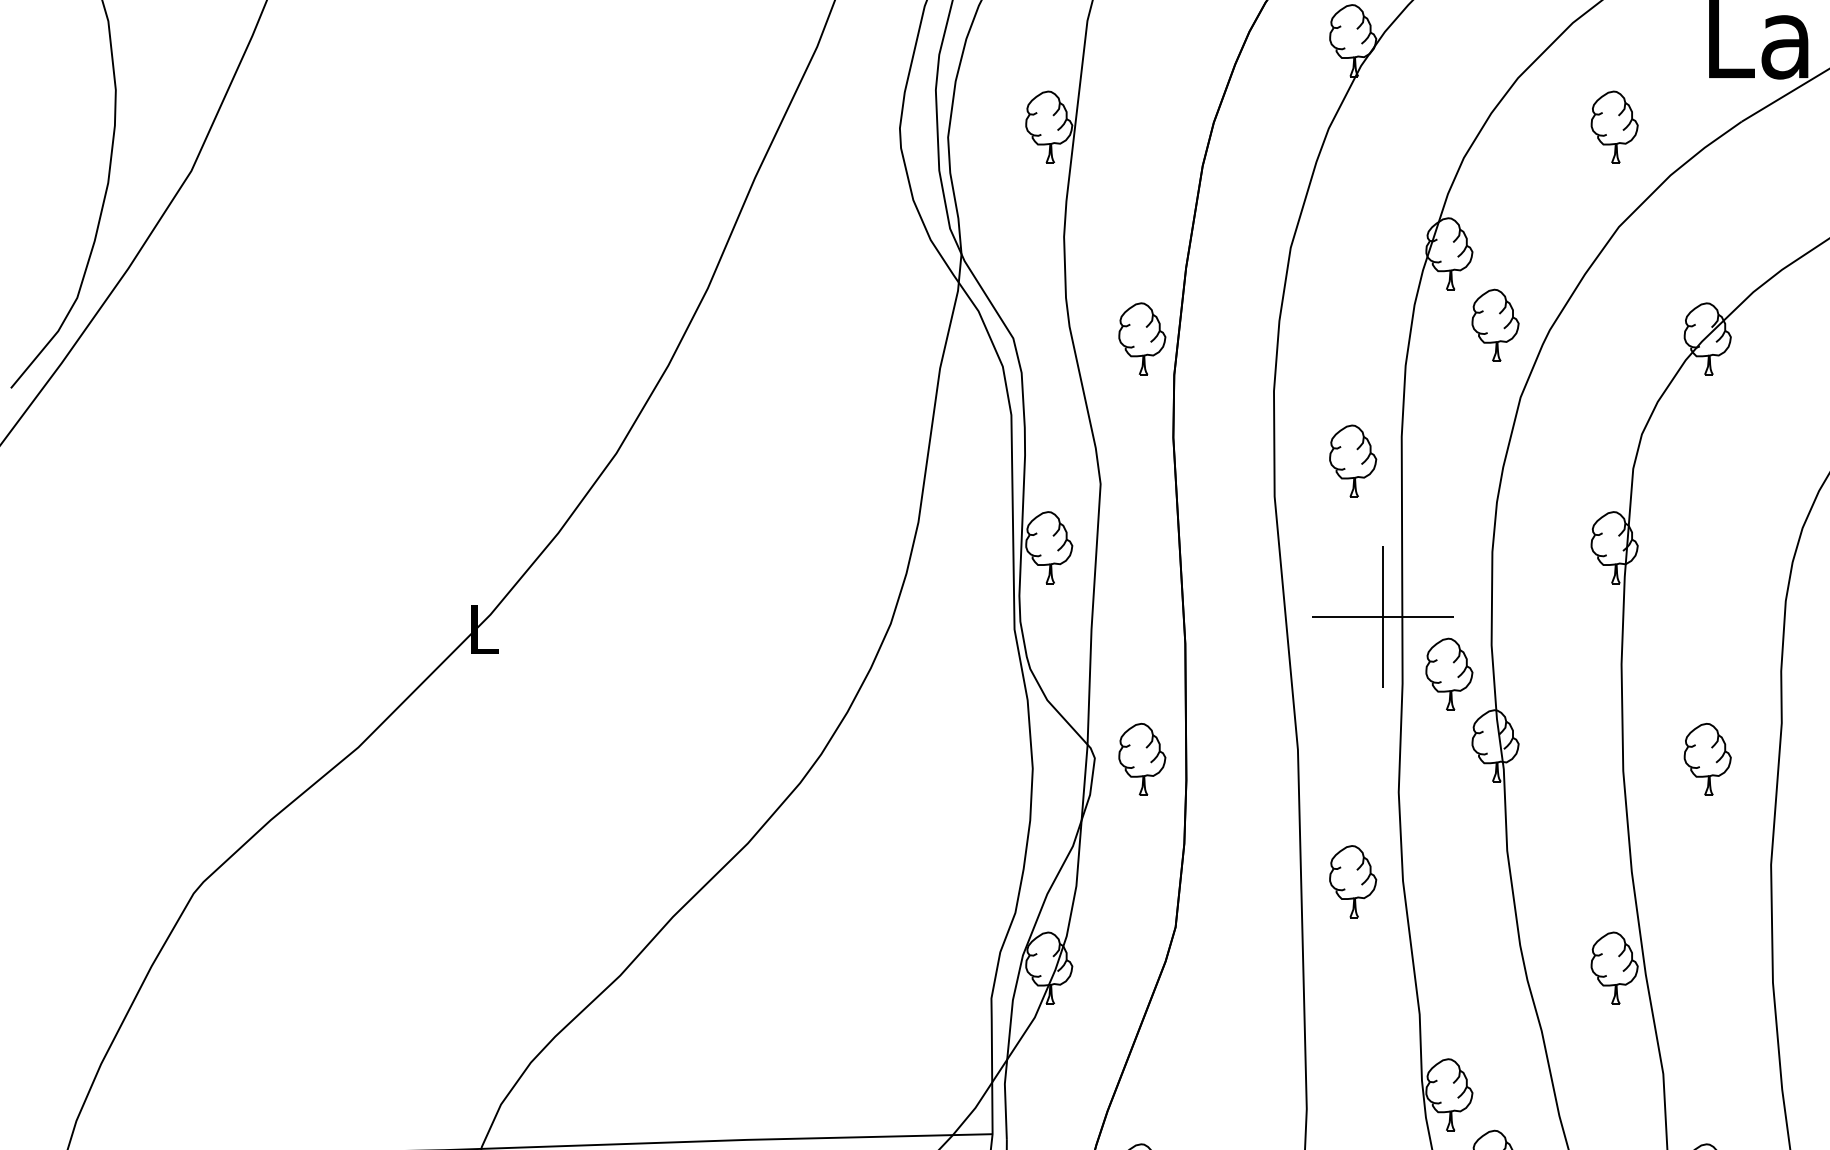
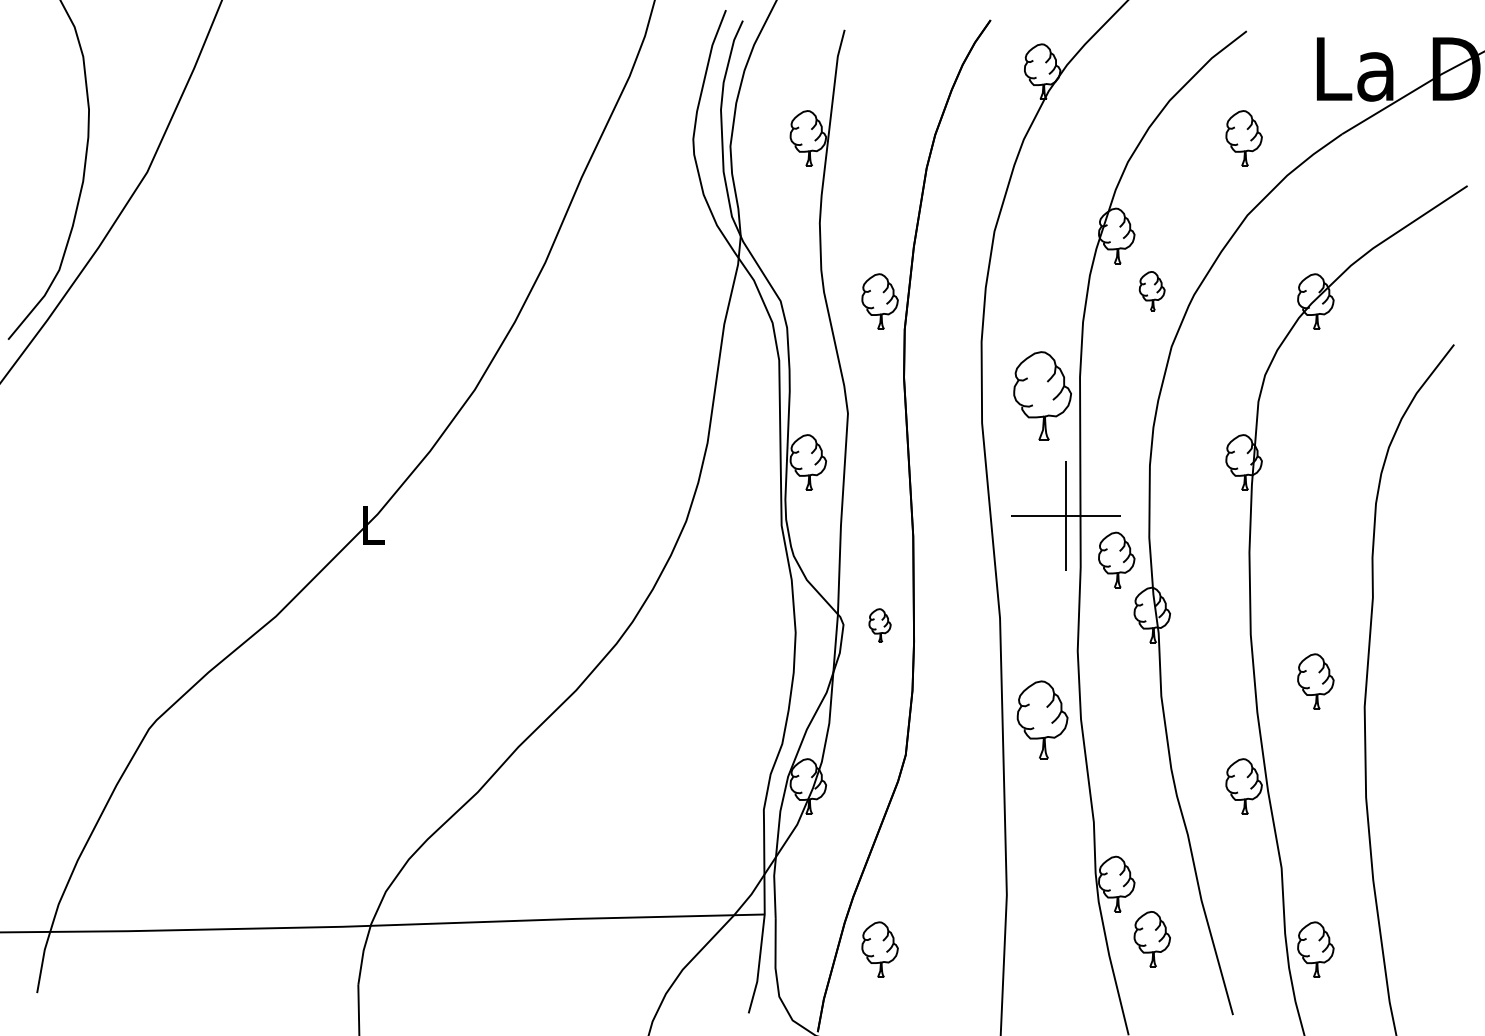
part: (1494, 324) -> (1151, 290), size x0.7
part: (1353, 460) -> (1042, 395), size x1.6
part: (1141, 759) -> (879, 625), size x0.6
part: (1707, 759) -> (1315, 681), moved
part: (1353, 881) -> (1042, 719), size x1.4

